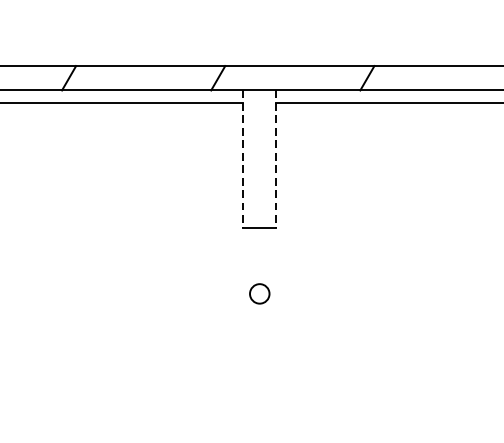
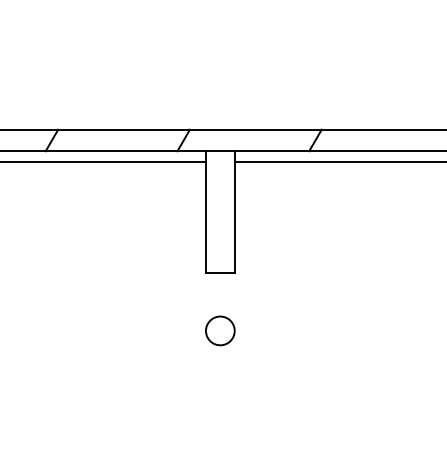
line: (242, 158) -> (205, 211), dashed -> solid
line: (275, 158) -> (234, 211), dashed -> solid
circle: (259, 293) -> (220, 330), size x1.67

